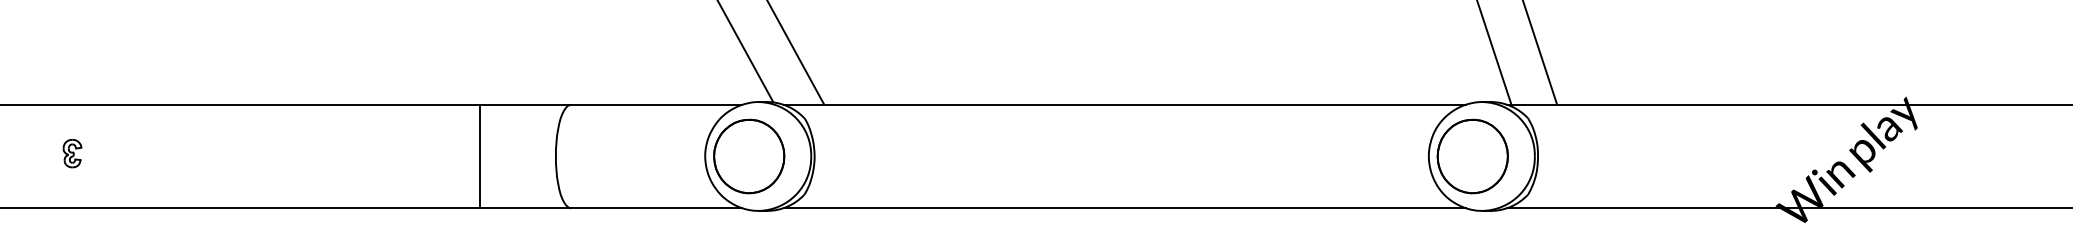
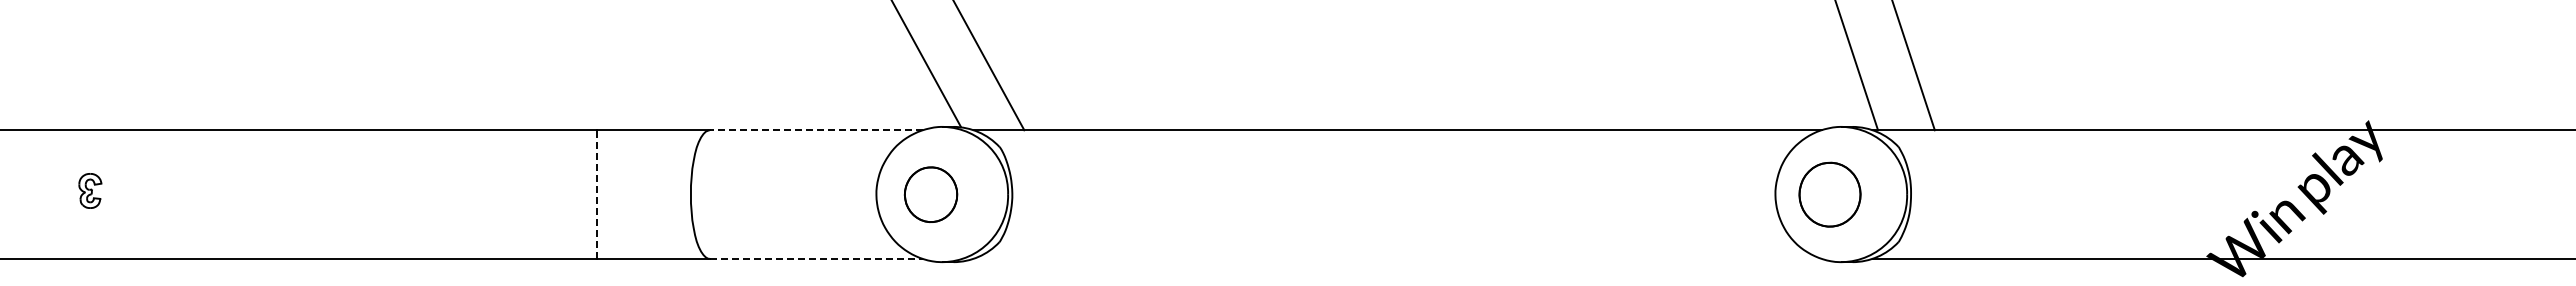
line: (656, 104) -> (816, 130), solid -> dashed
line: (479, 156) -> (596, 194), solid -> dashed
part: (748, 156) -> (930, 194), size x0.6
part: (1472, 156) -> (1829, 194), size x0.7
line: (656, 207) -> (816, 258), solid -> dashed
line: (1124, 207) -> (1397, 258), removed

